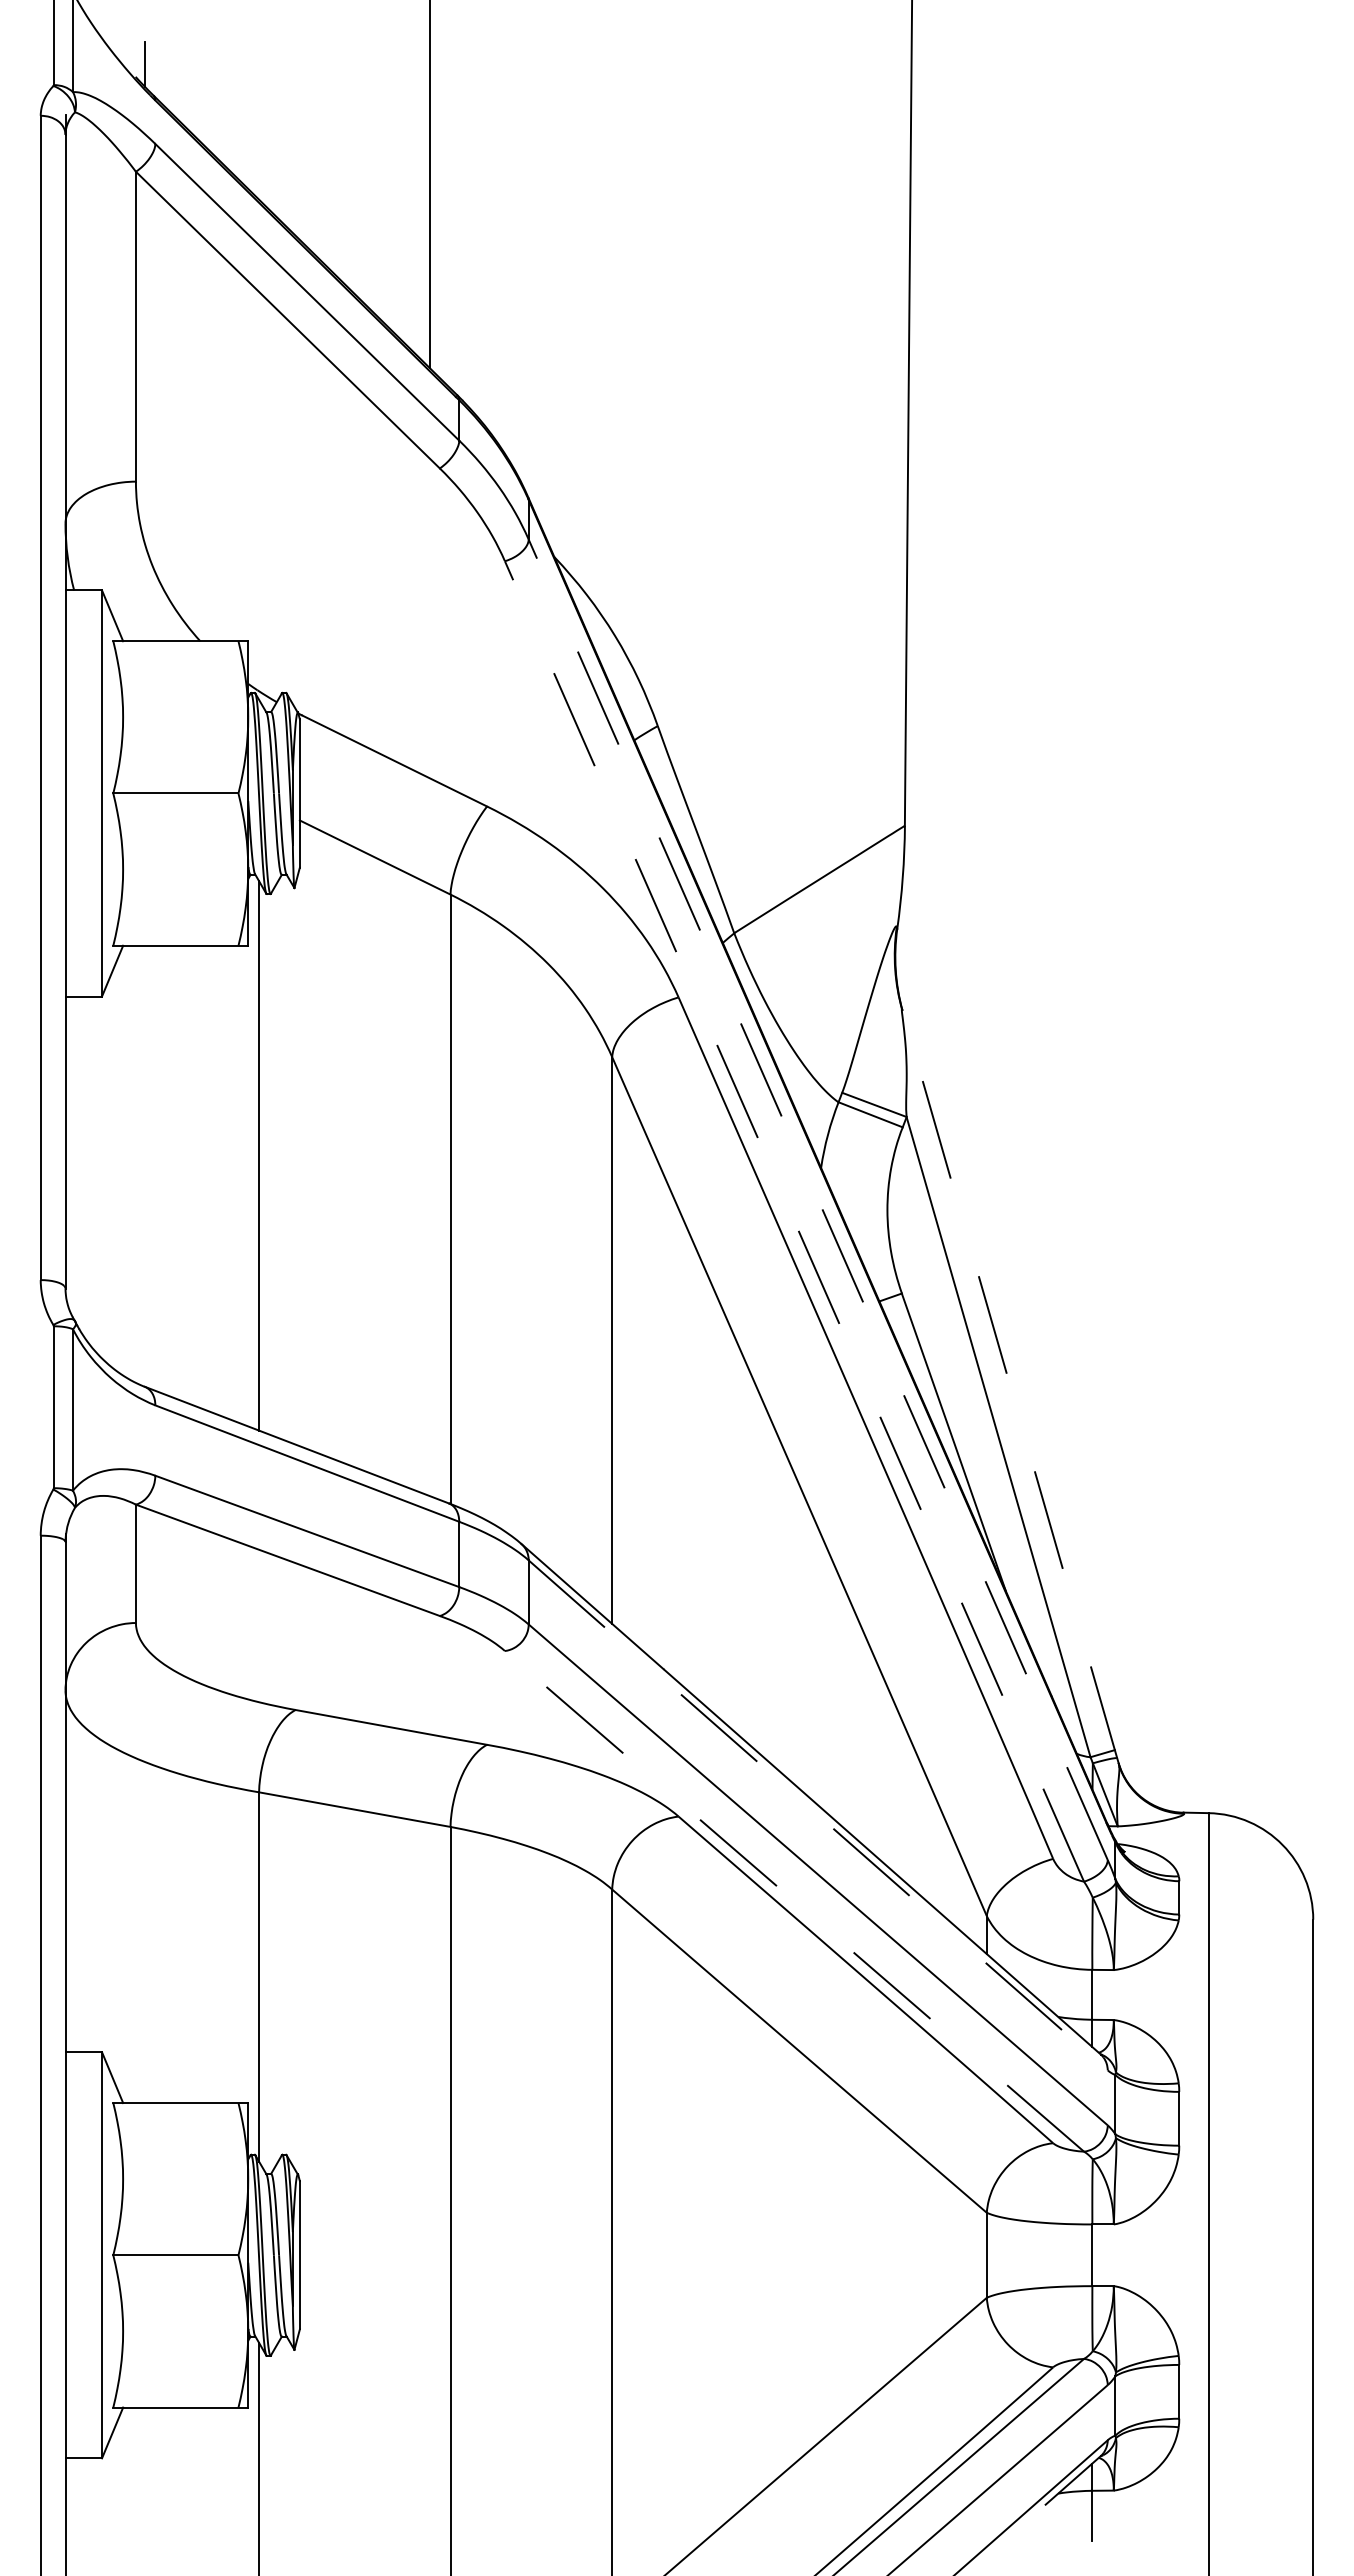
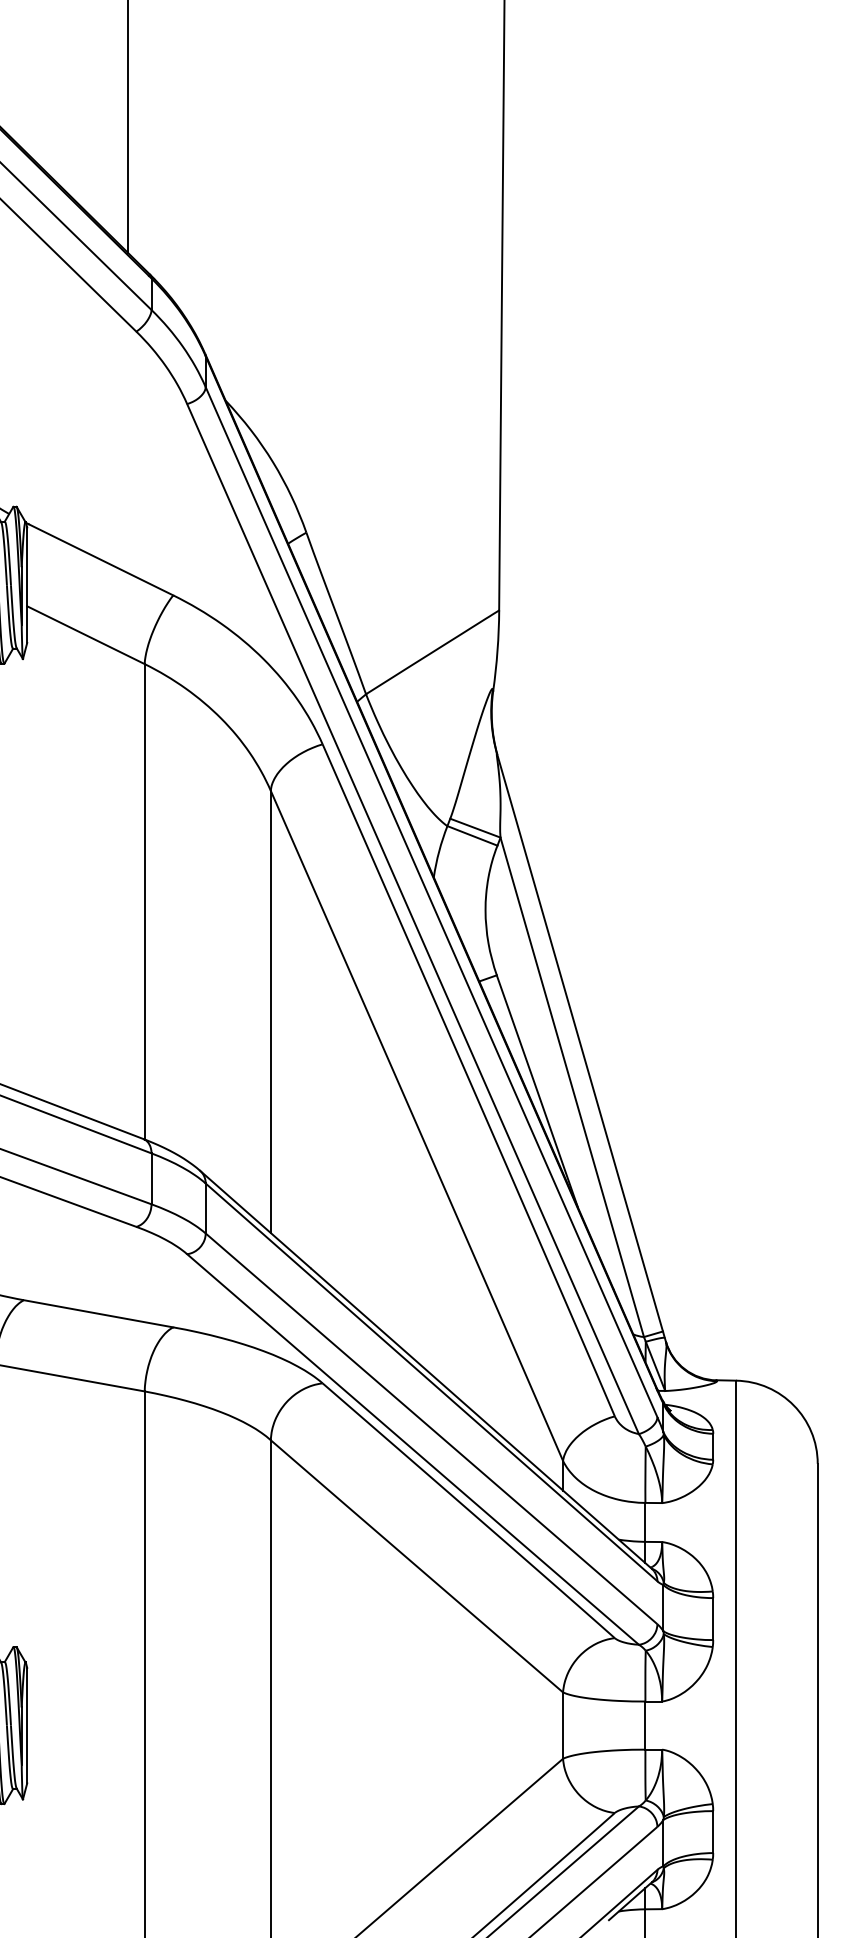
line: (818, 1199) -> (431, 901), dashed -> solid
line: (794, 1221) -> (413, 919), dashed -> solid
line: (1010, 1387) -> (581, 1048), dashed -> solid
line: (818, 1815) -> (431, 1382), dashed -> solid
line: (794, 1901) -> (413, 1449), dashed -> solid

